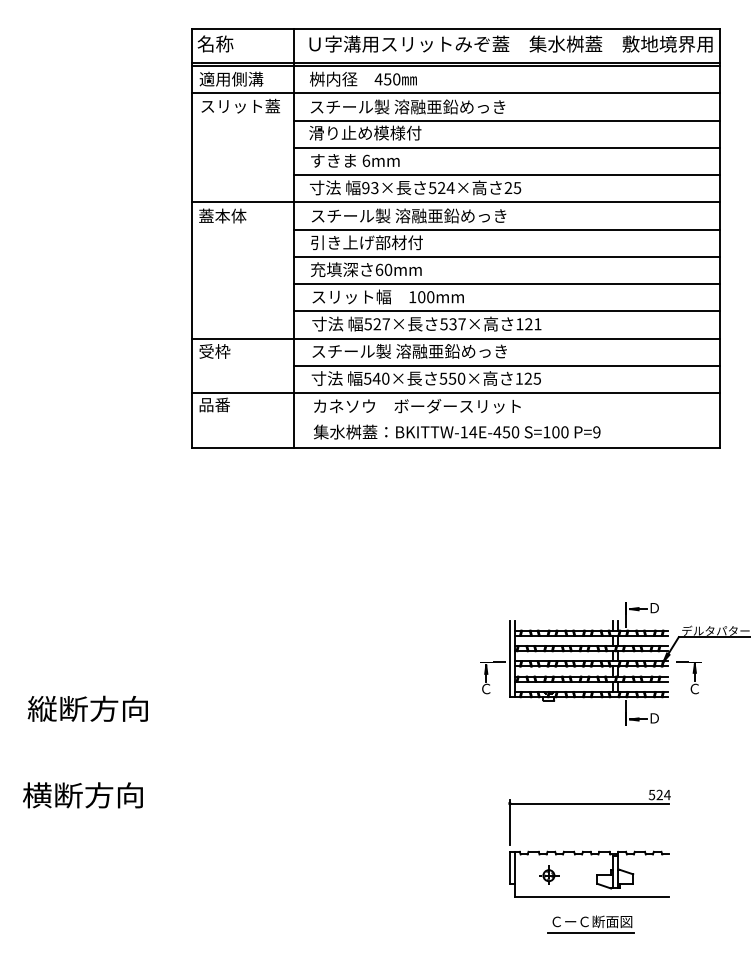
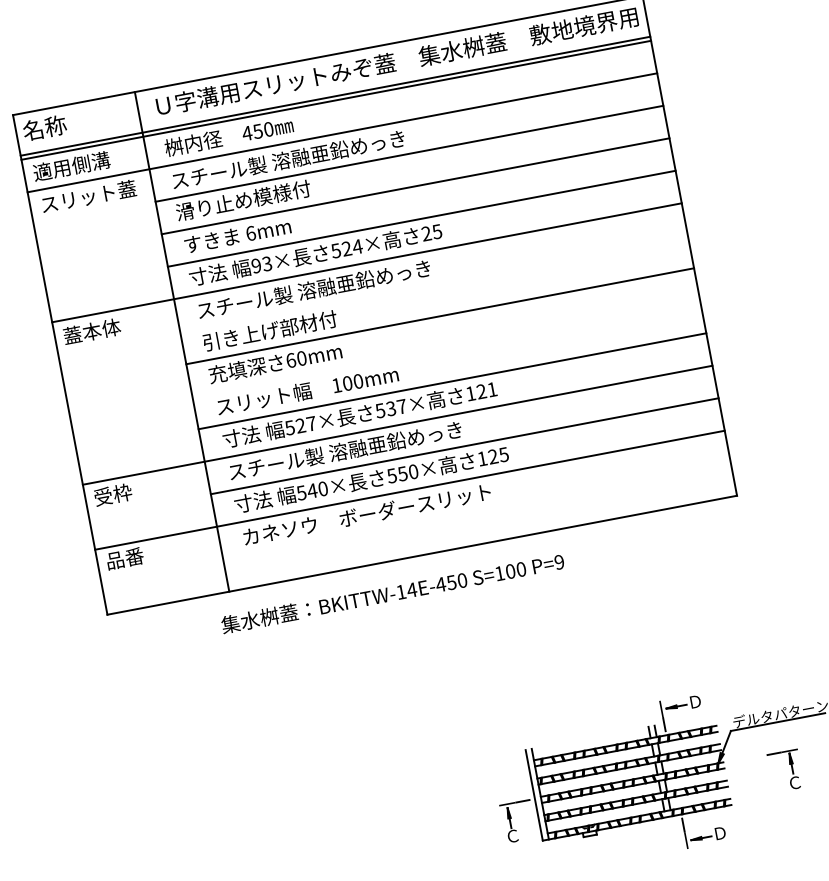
line: (506, 229) -> (433, 283), removed
line: (506, 284) -> (445, 349), removed
text: (457, 431) -> (393, 592), moved
part: (688, 677) -> (784, 770), moved

